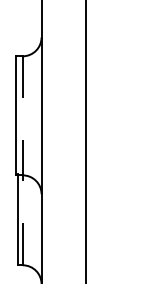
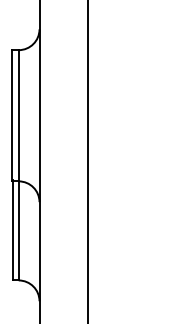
line: (22, 160) -> (18, 164), dashed -> solid

